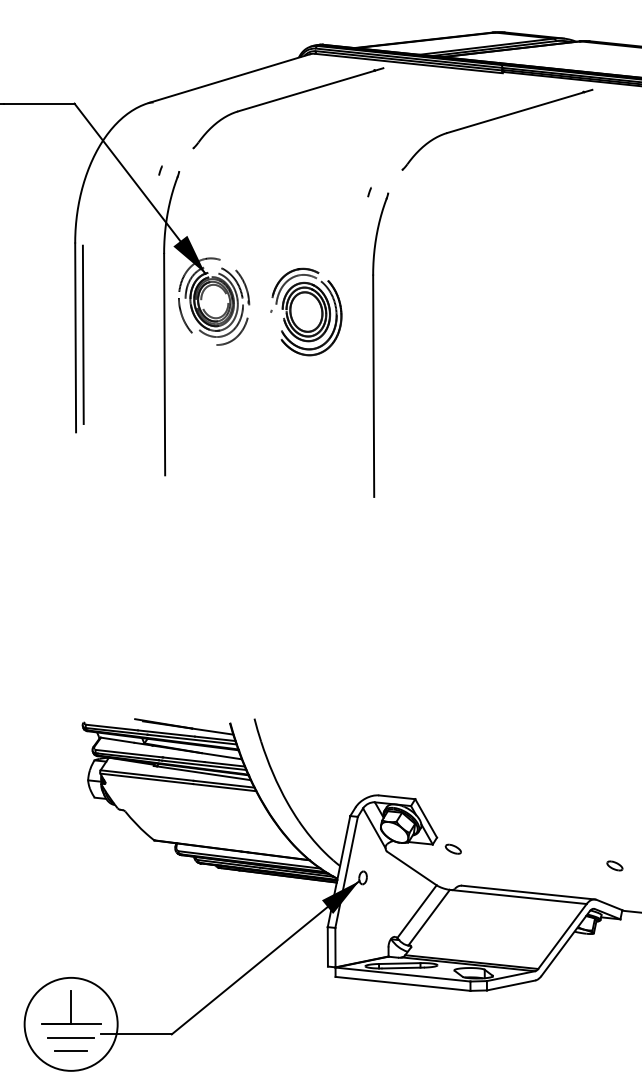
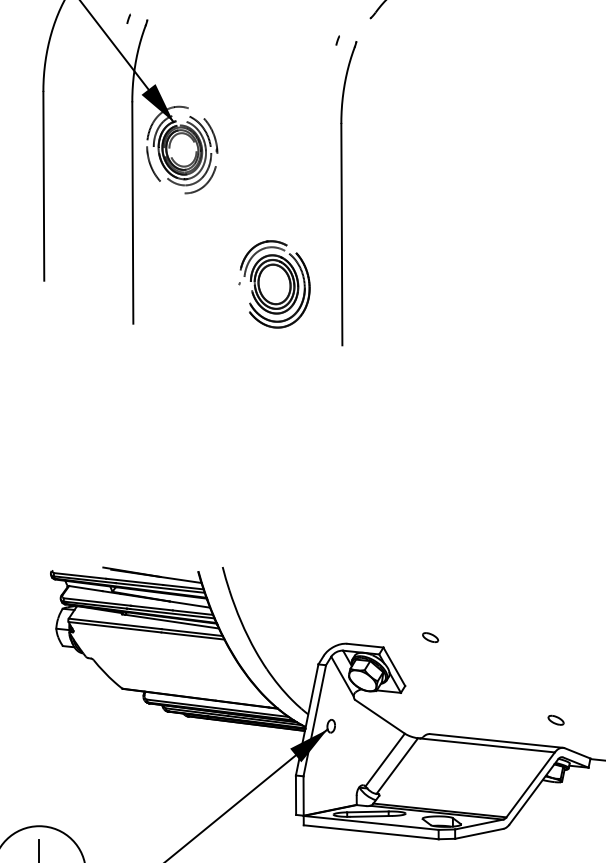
part: (306, 311) -> (274, 283), moved
line: (82, 334) -> (50, 182), removed
part: (452, 848) -> (429, 636), moved
part: (614, 865) -> (555, 719), moved

